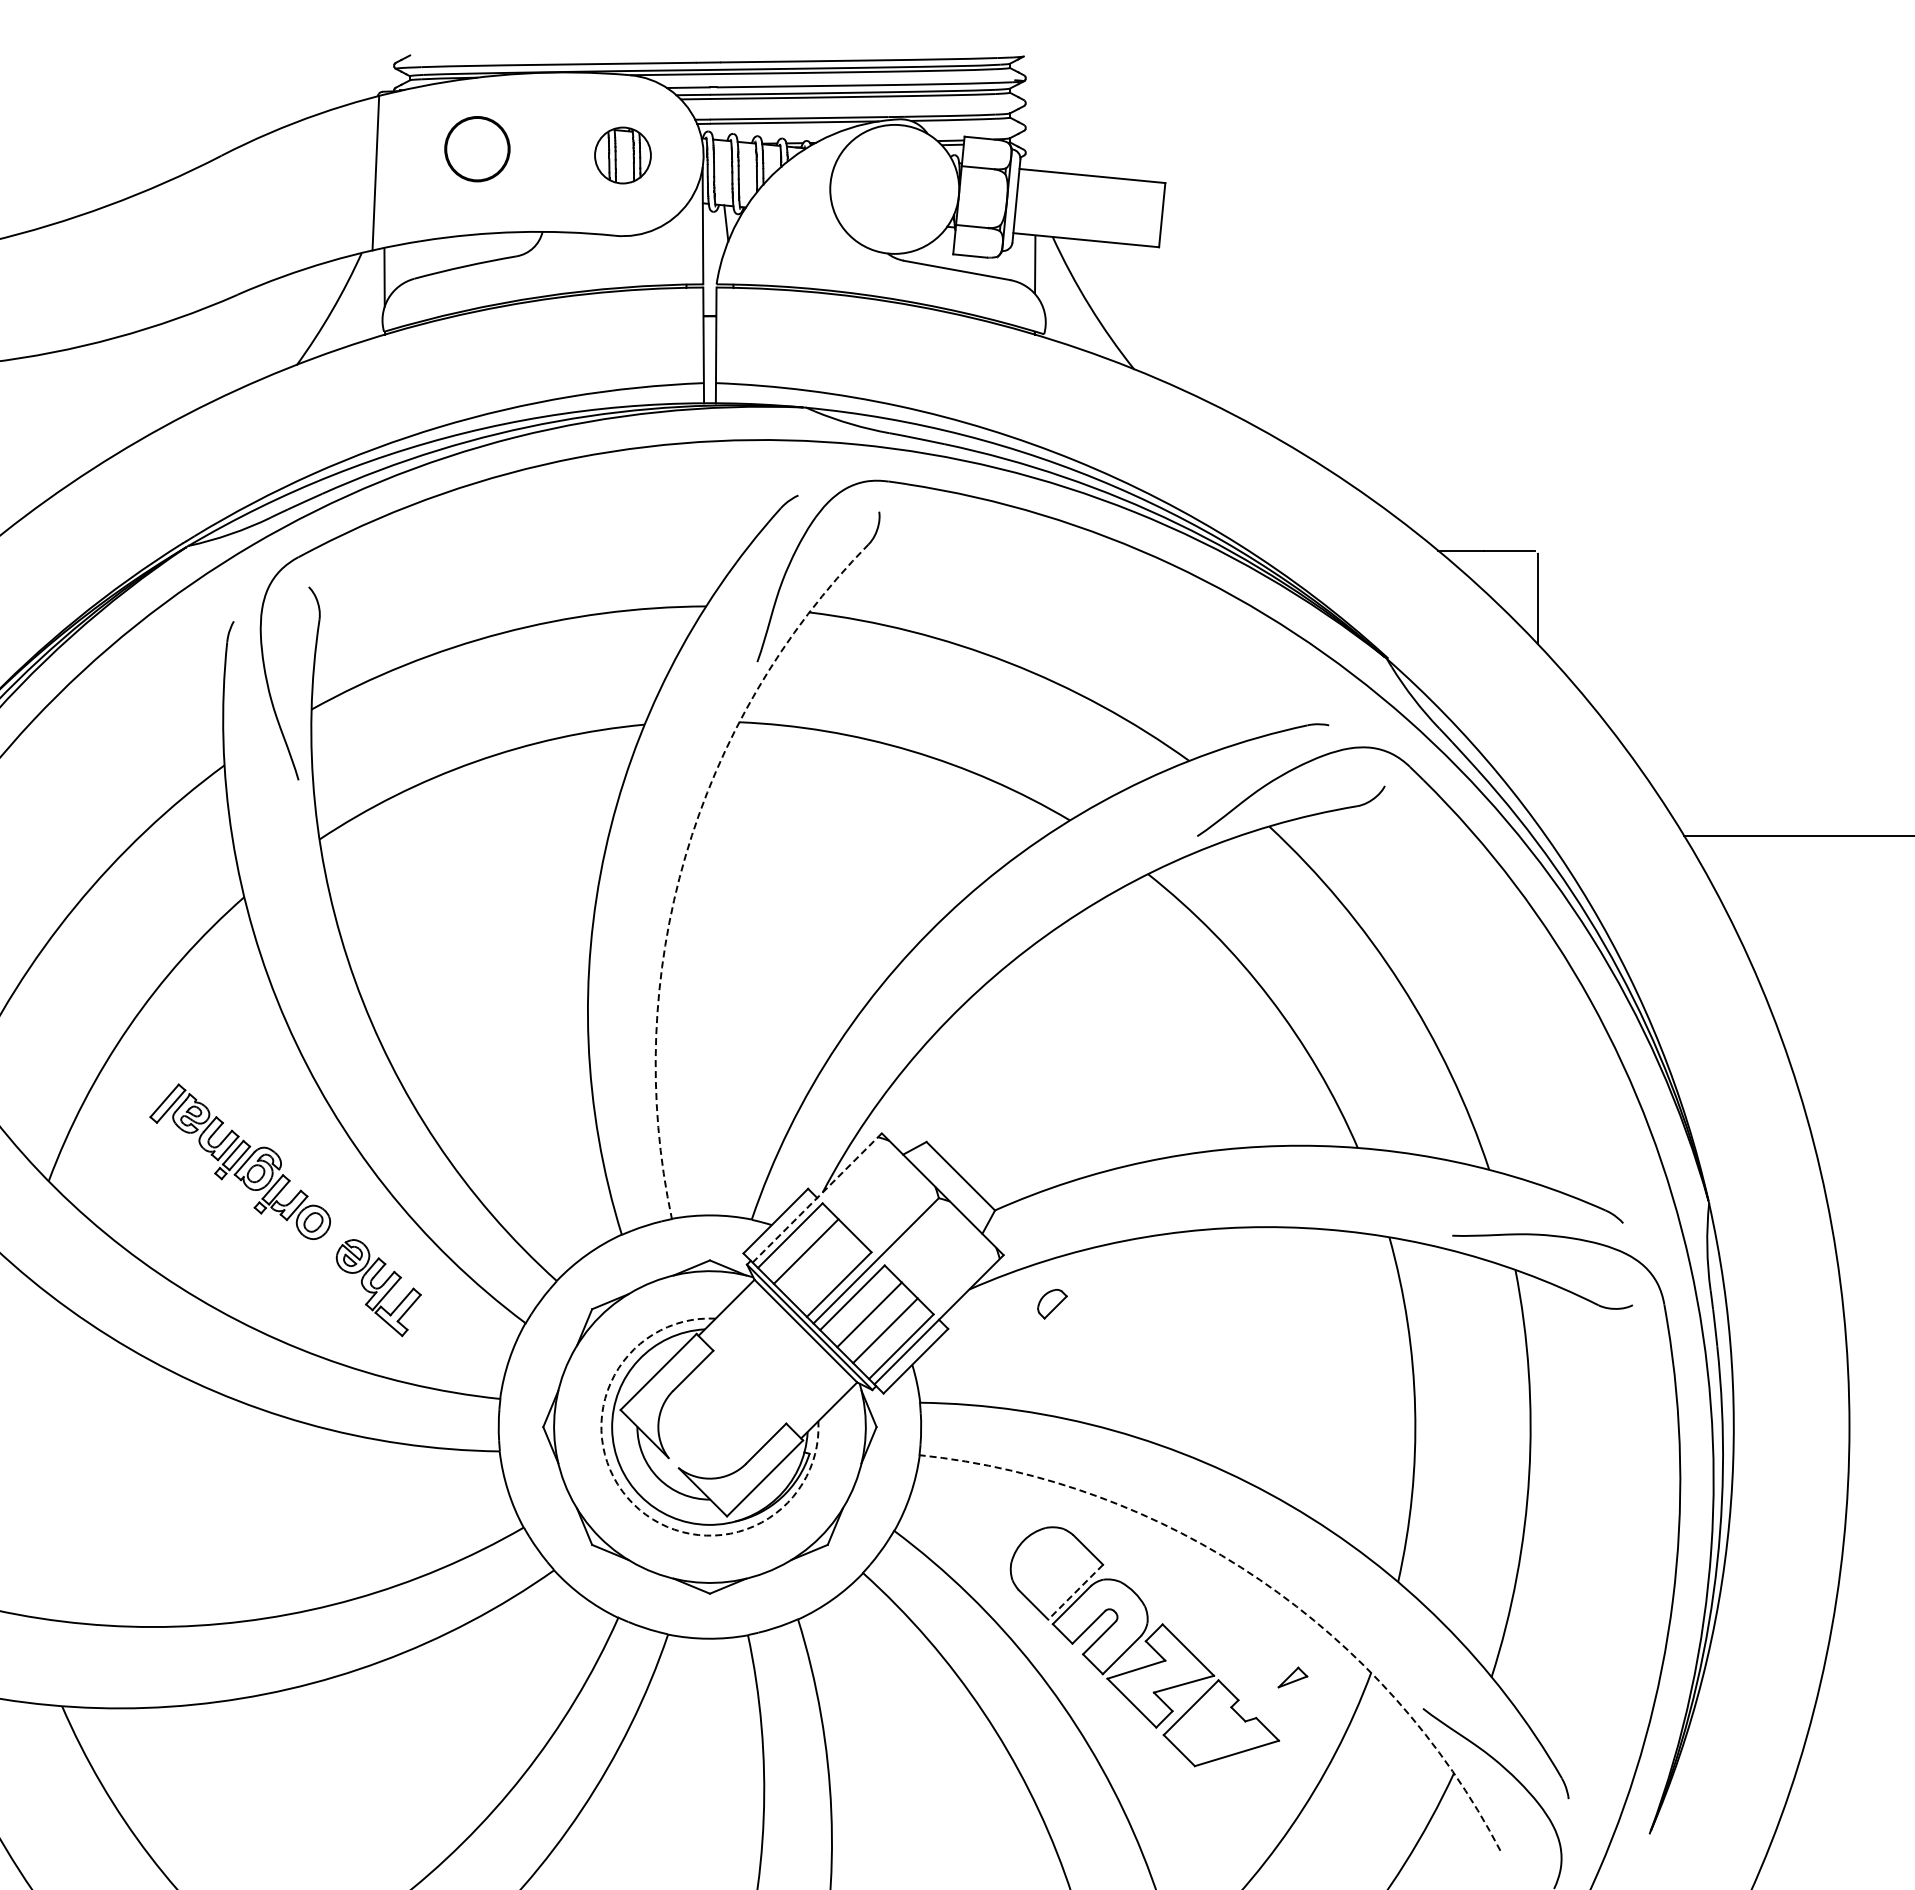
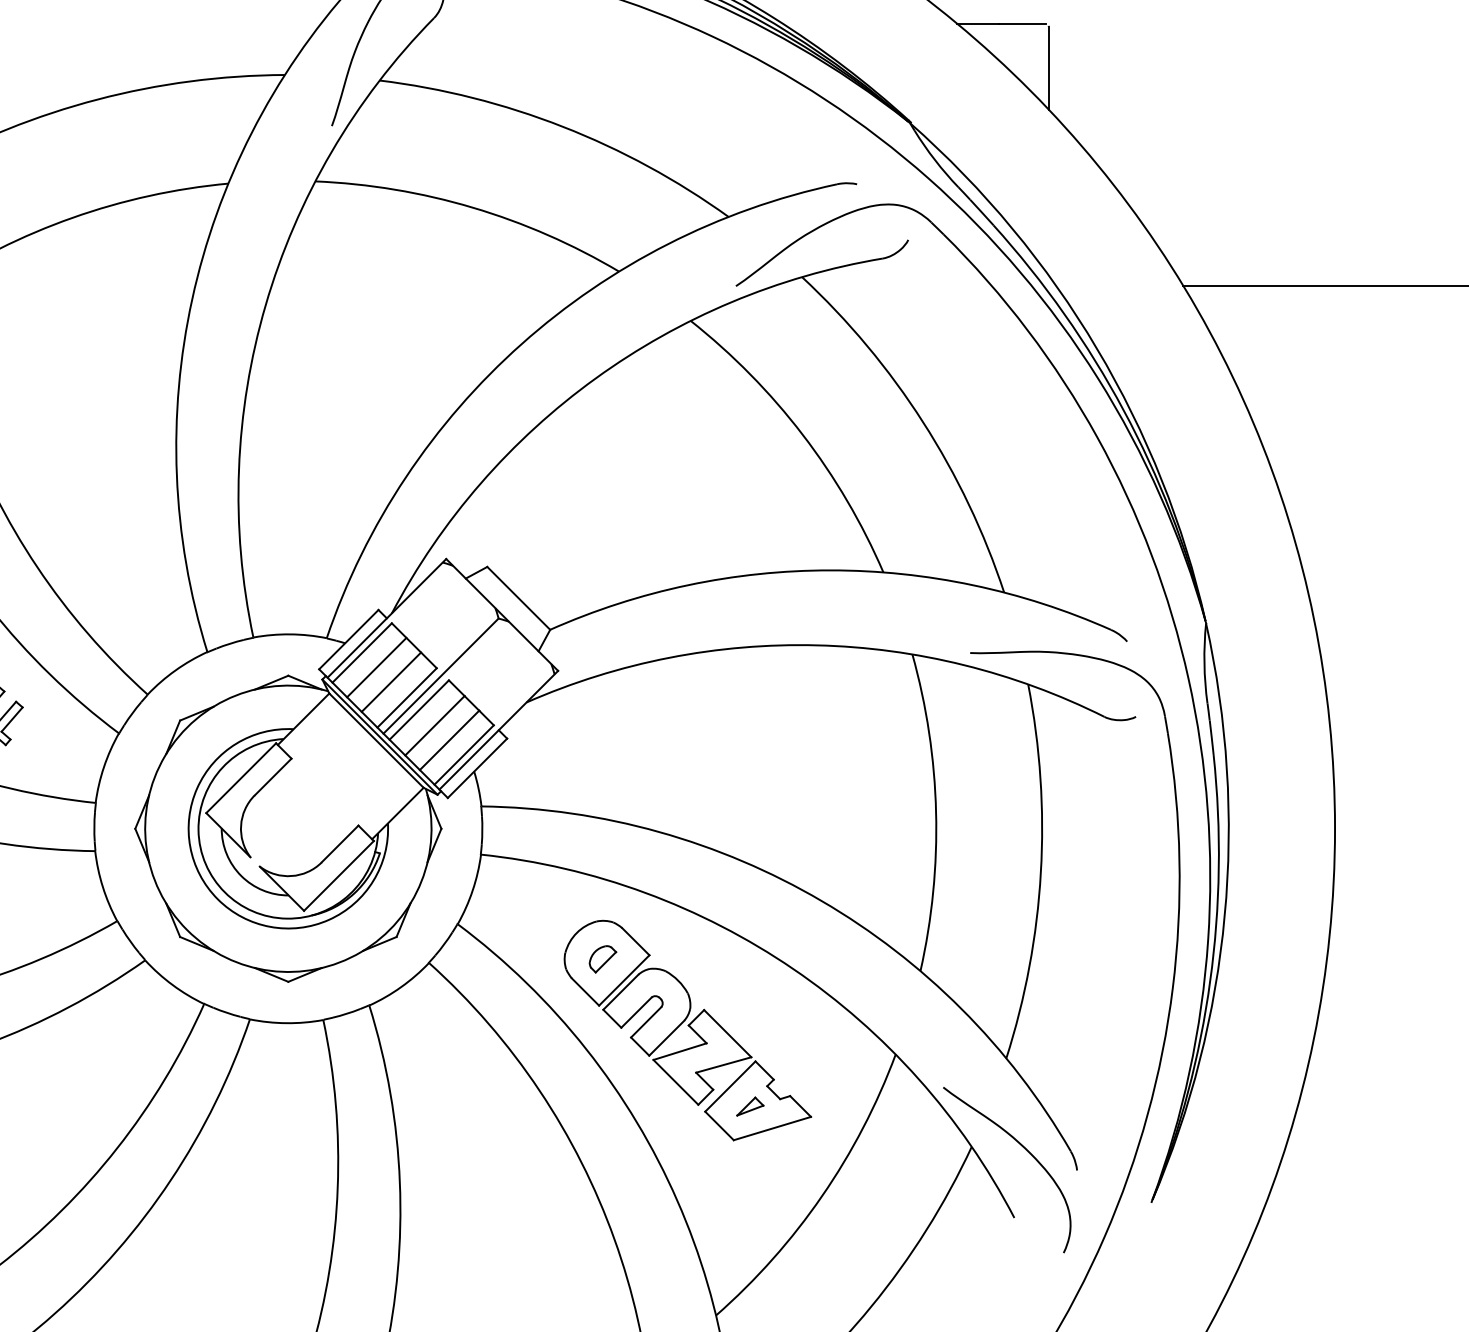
arc: (685, 856) -> (265, 304), dashed -> solid
line: (816, 1198) -> (386, 618), dashed -> solid
line: (821, 1267) -> (390, 682), added
part: (1052, 1304) -> (602, 959), moved
arc: (633, 1503) -> (218, 898), dashed -> solid
arc: (1259, 1579) -> (793, 968), dashed -> solid
line: (1075, 1592) -> (624, 980), dashed -> solid
part: (1292, 1677) -> (749, 1106), moved

